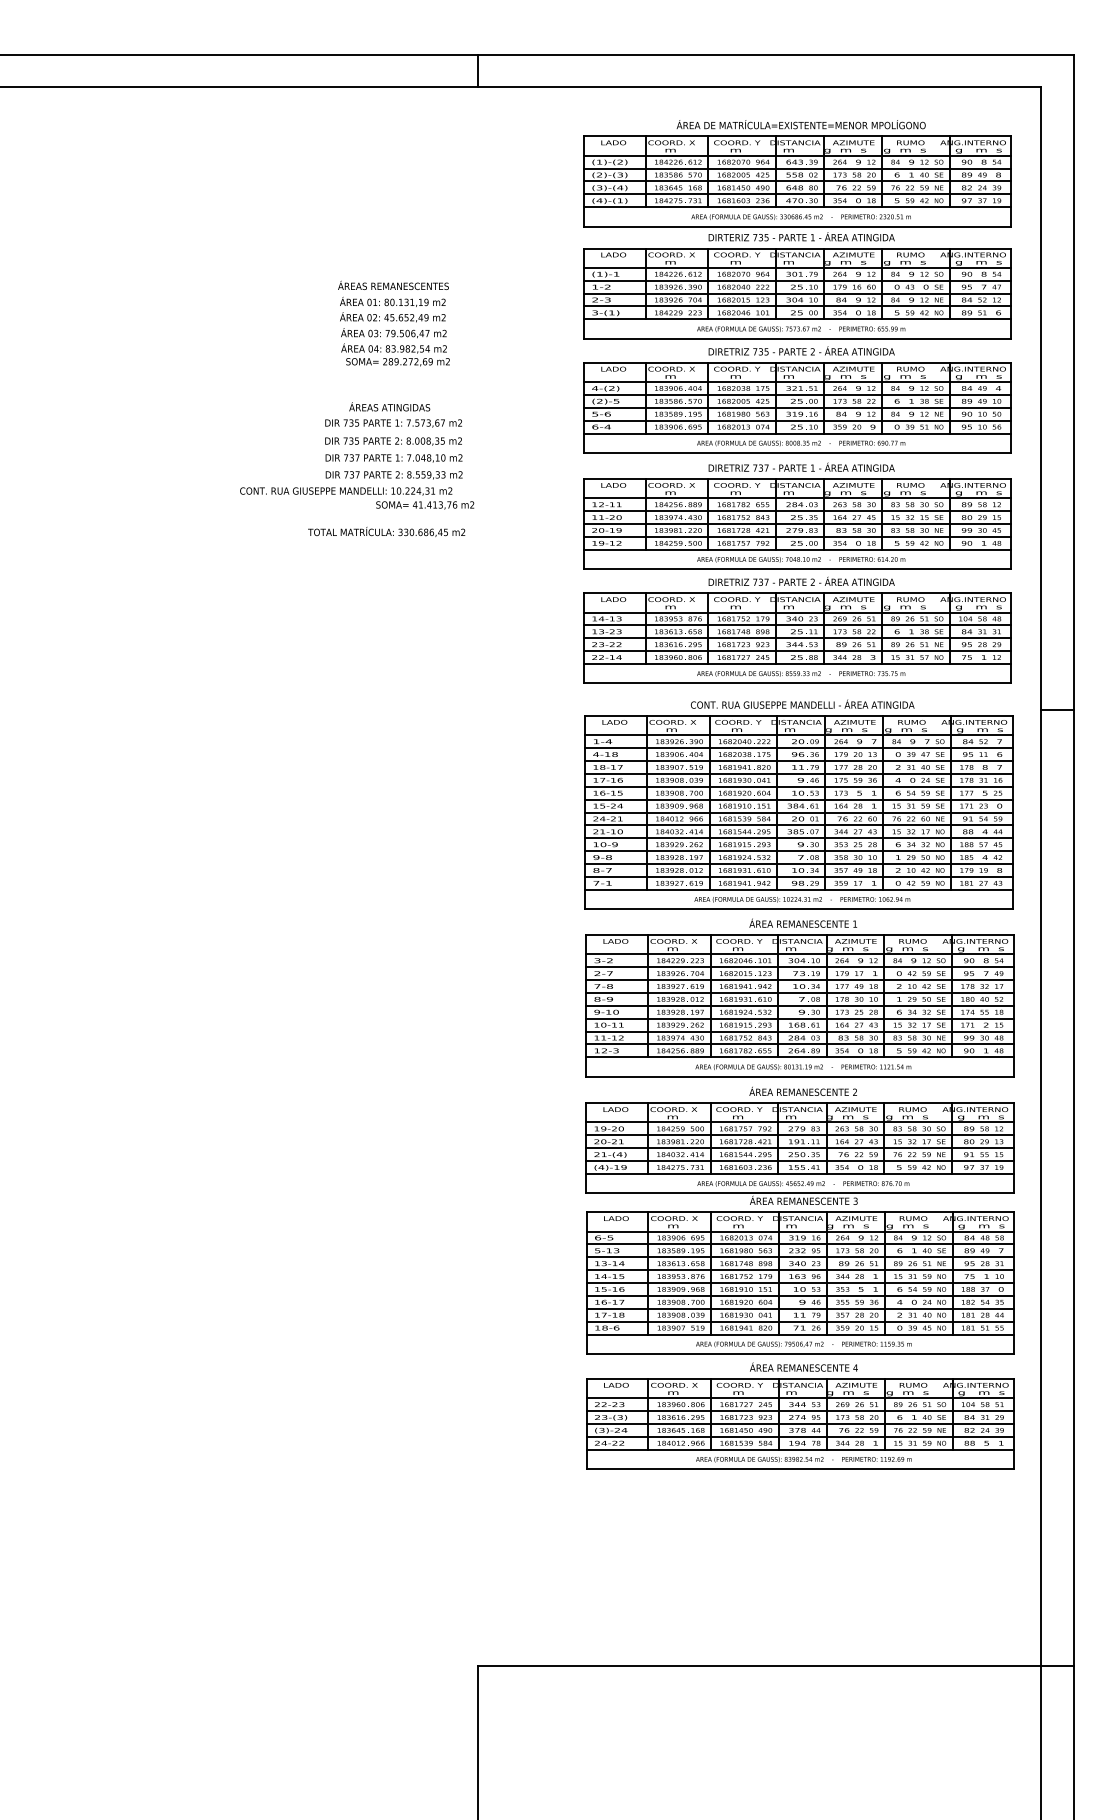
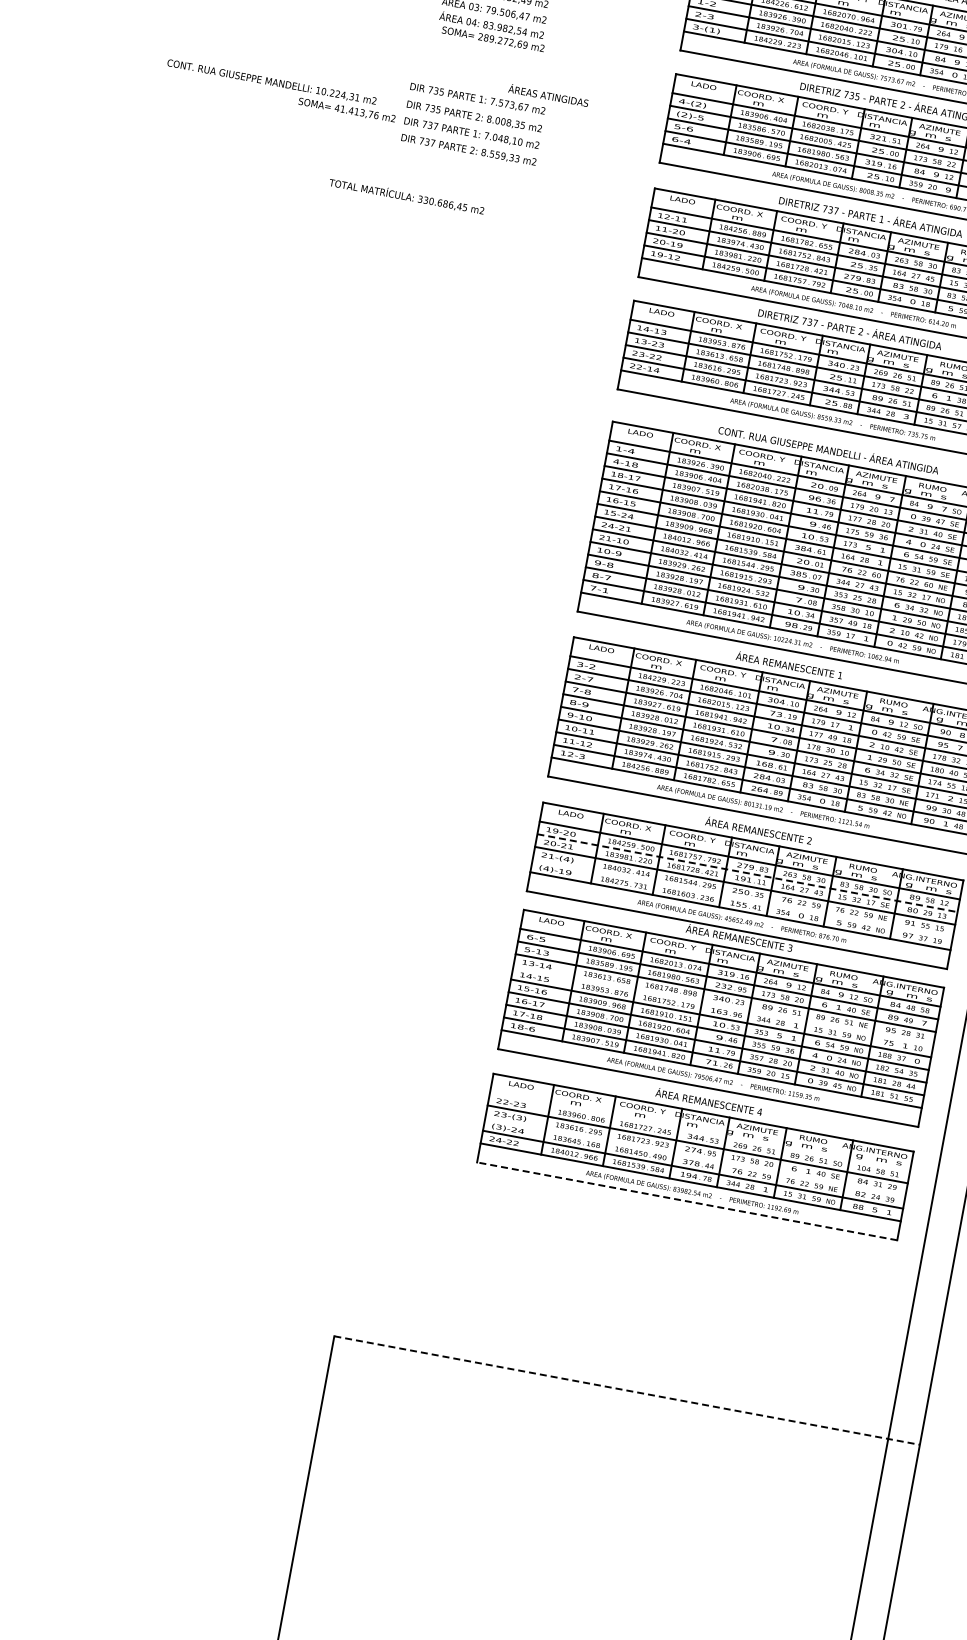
text: (389, 406) -> (548, 95), moved
text: (357, 498) -> (281, 91), moved
text: (386, 531) -> (406, 195), moved
line: (799, 1135) -> (747, 873), solid -> dashed
line: (799, 1161) -> (742, 898), removed
line: (800, 1270) -> (723, 1006), removed
line: (800, 1398) -> (700, 1132), removed
line: (800, 1423) -> (695, 1156), removed
line: (800, 1469) -> (687, 1201), solid -> dashed
line: (775, 1666) -> (626, 1390), solid -> dashed

